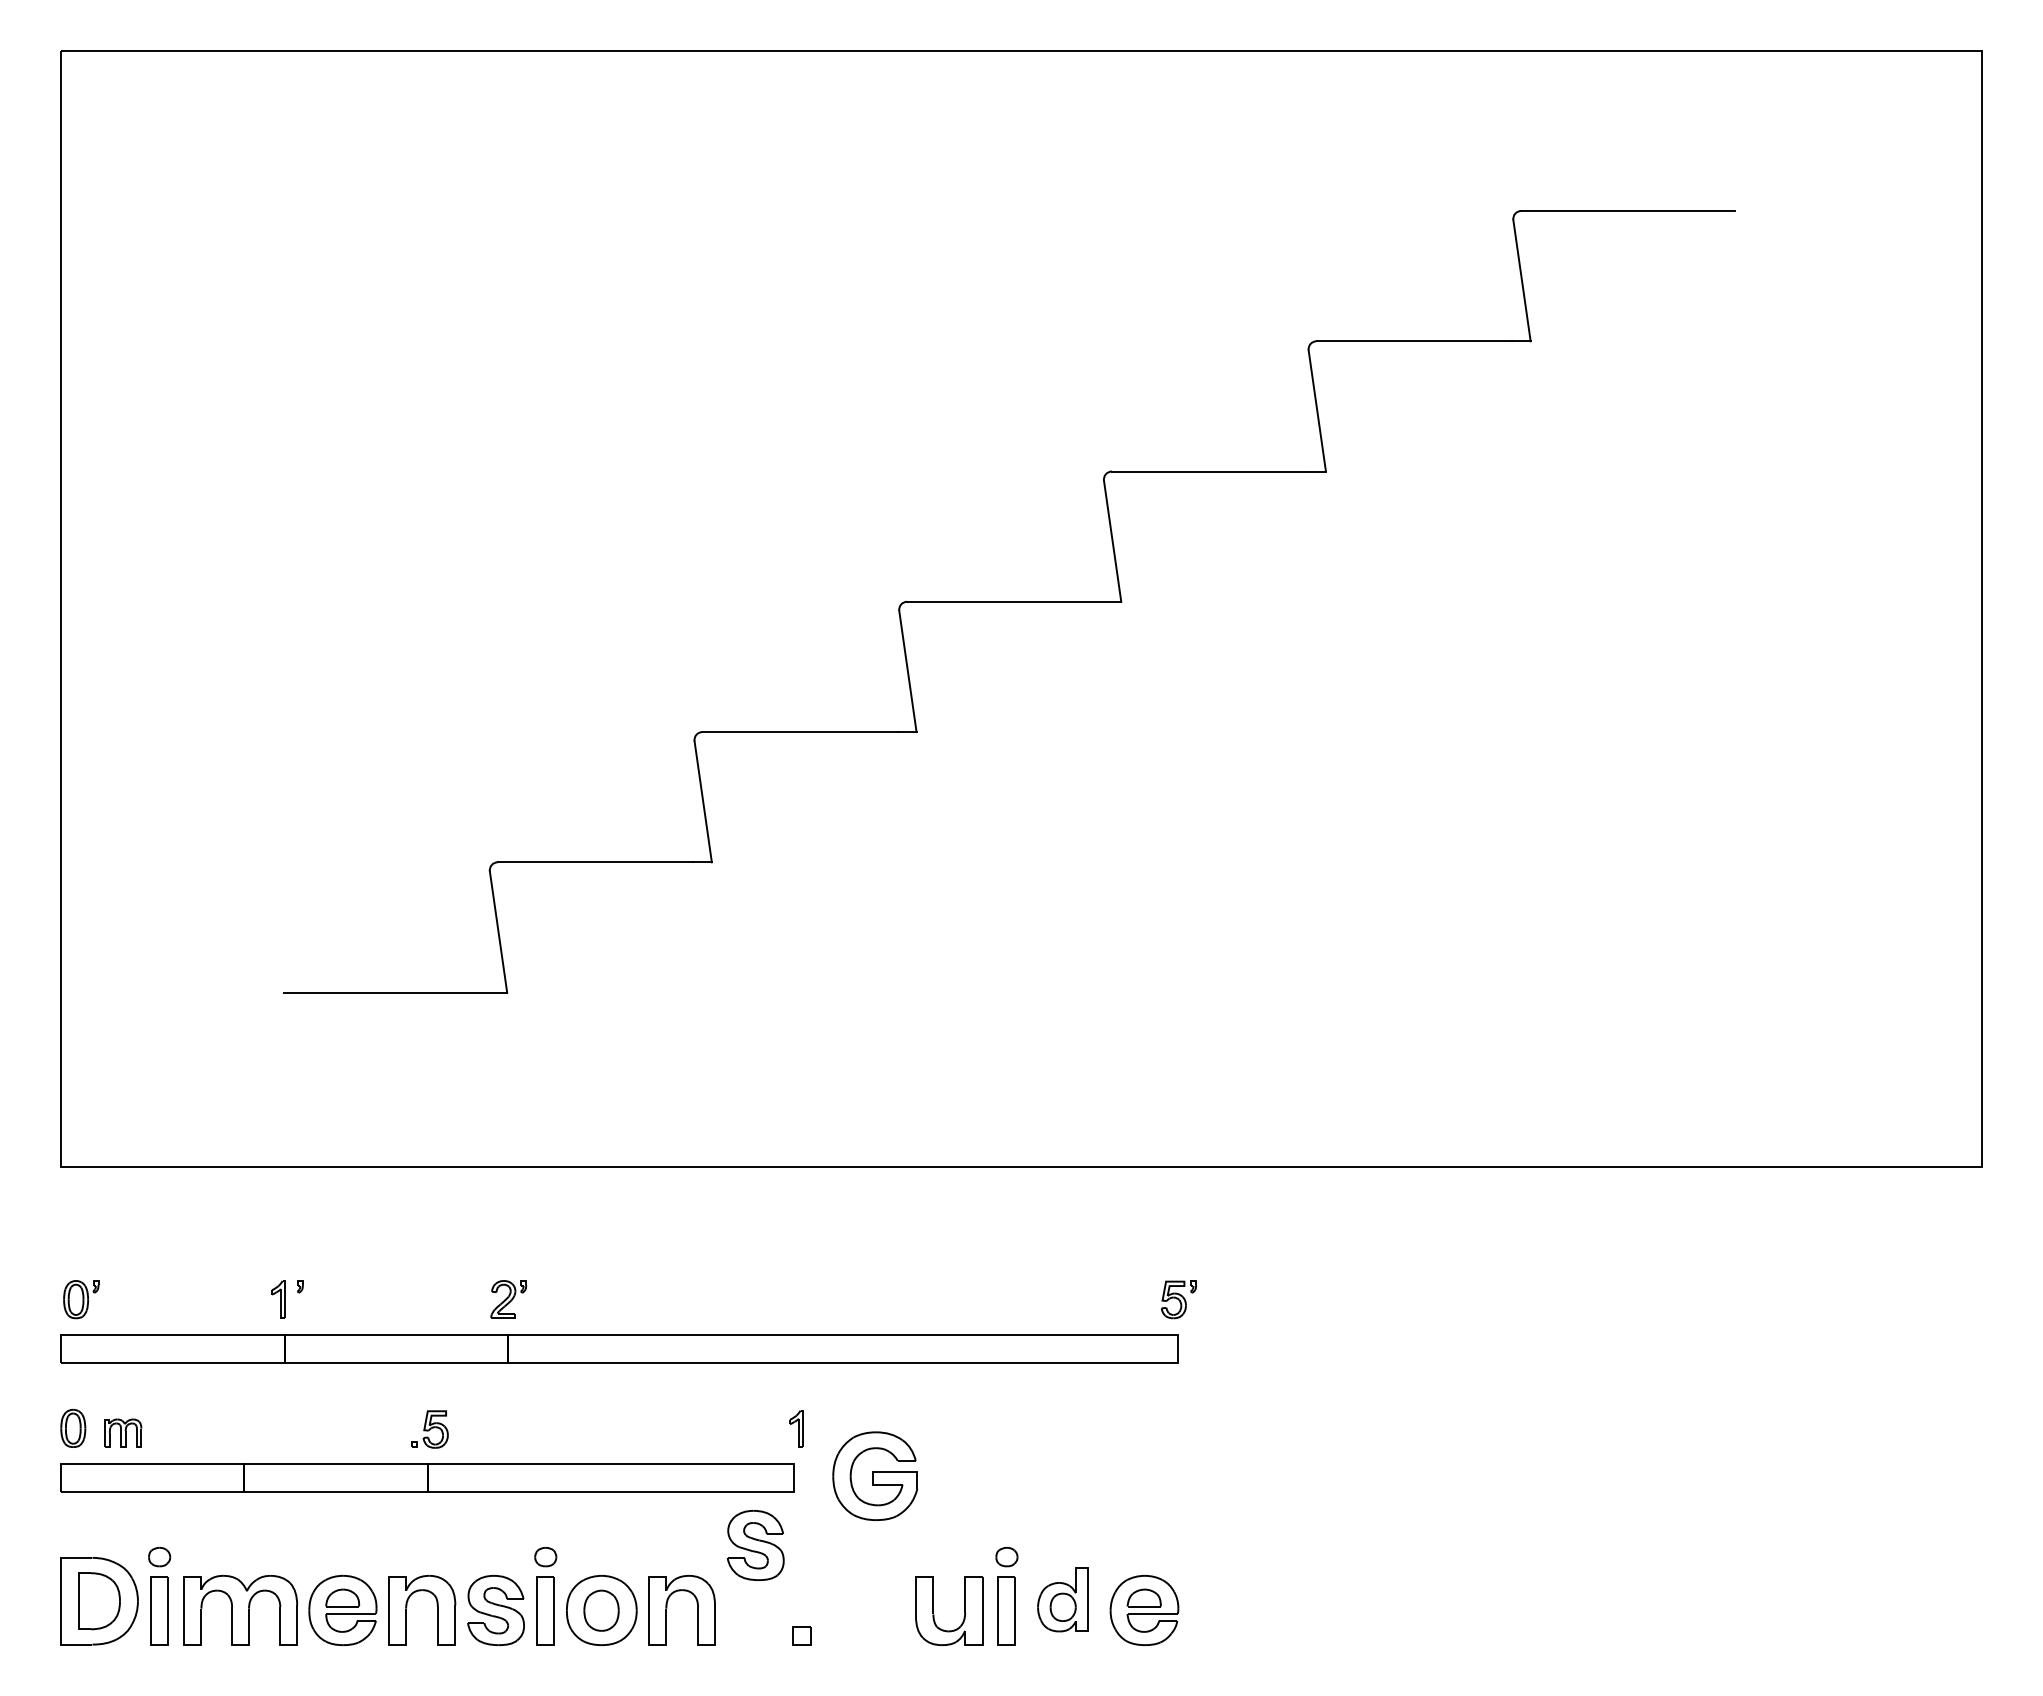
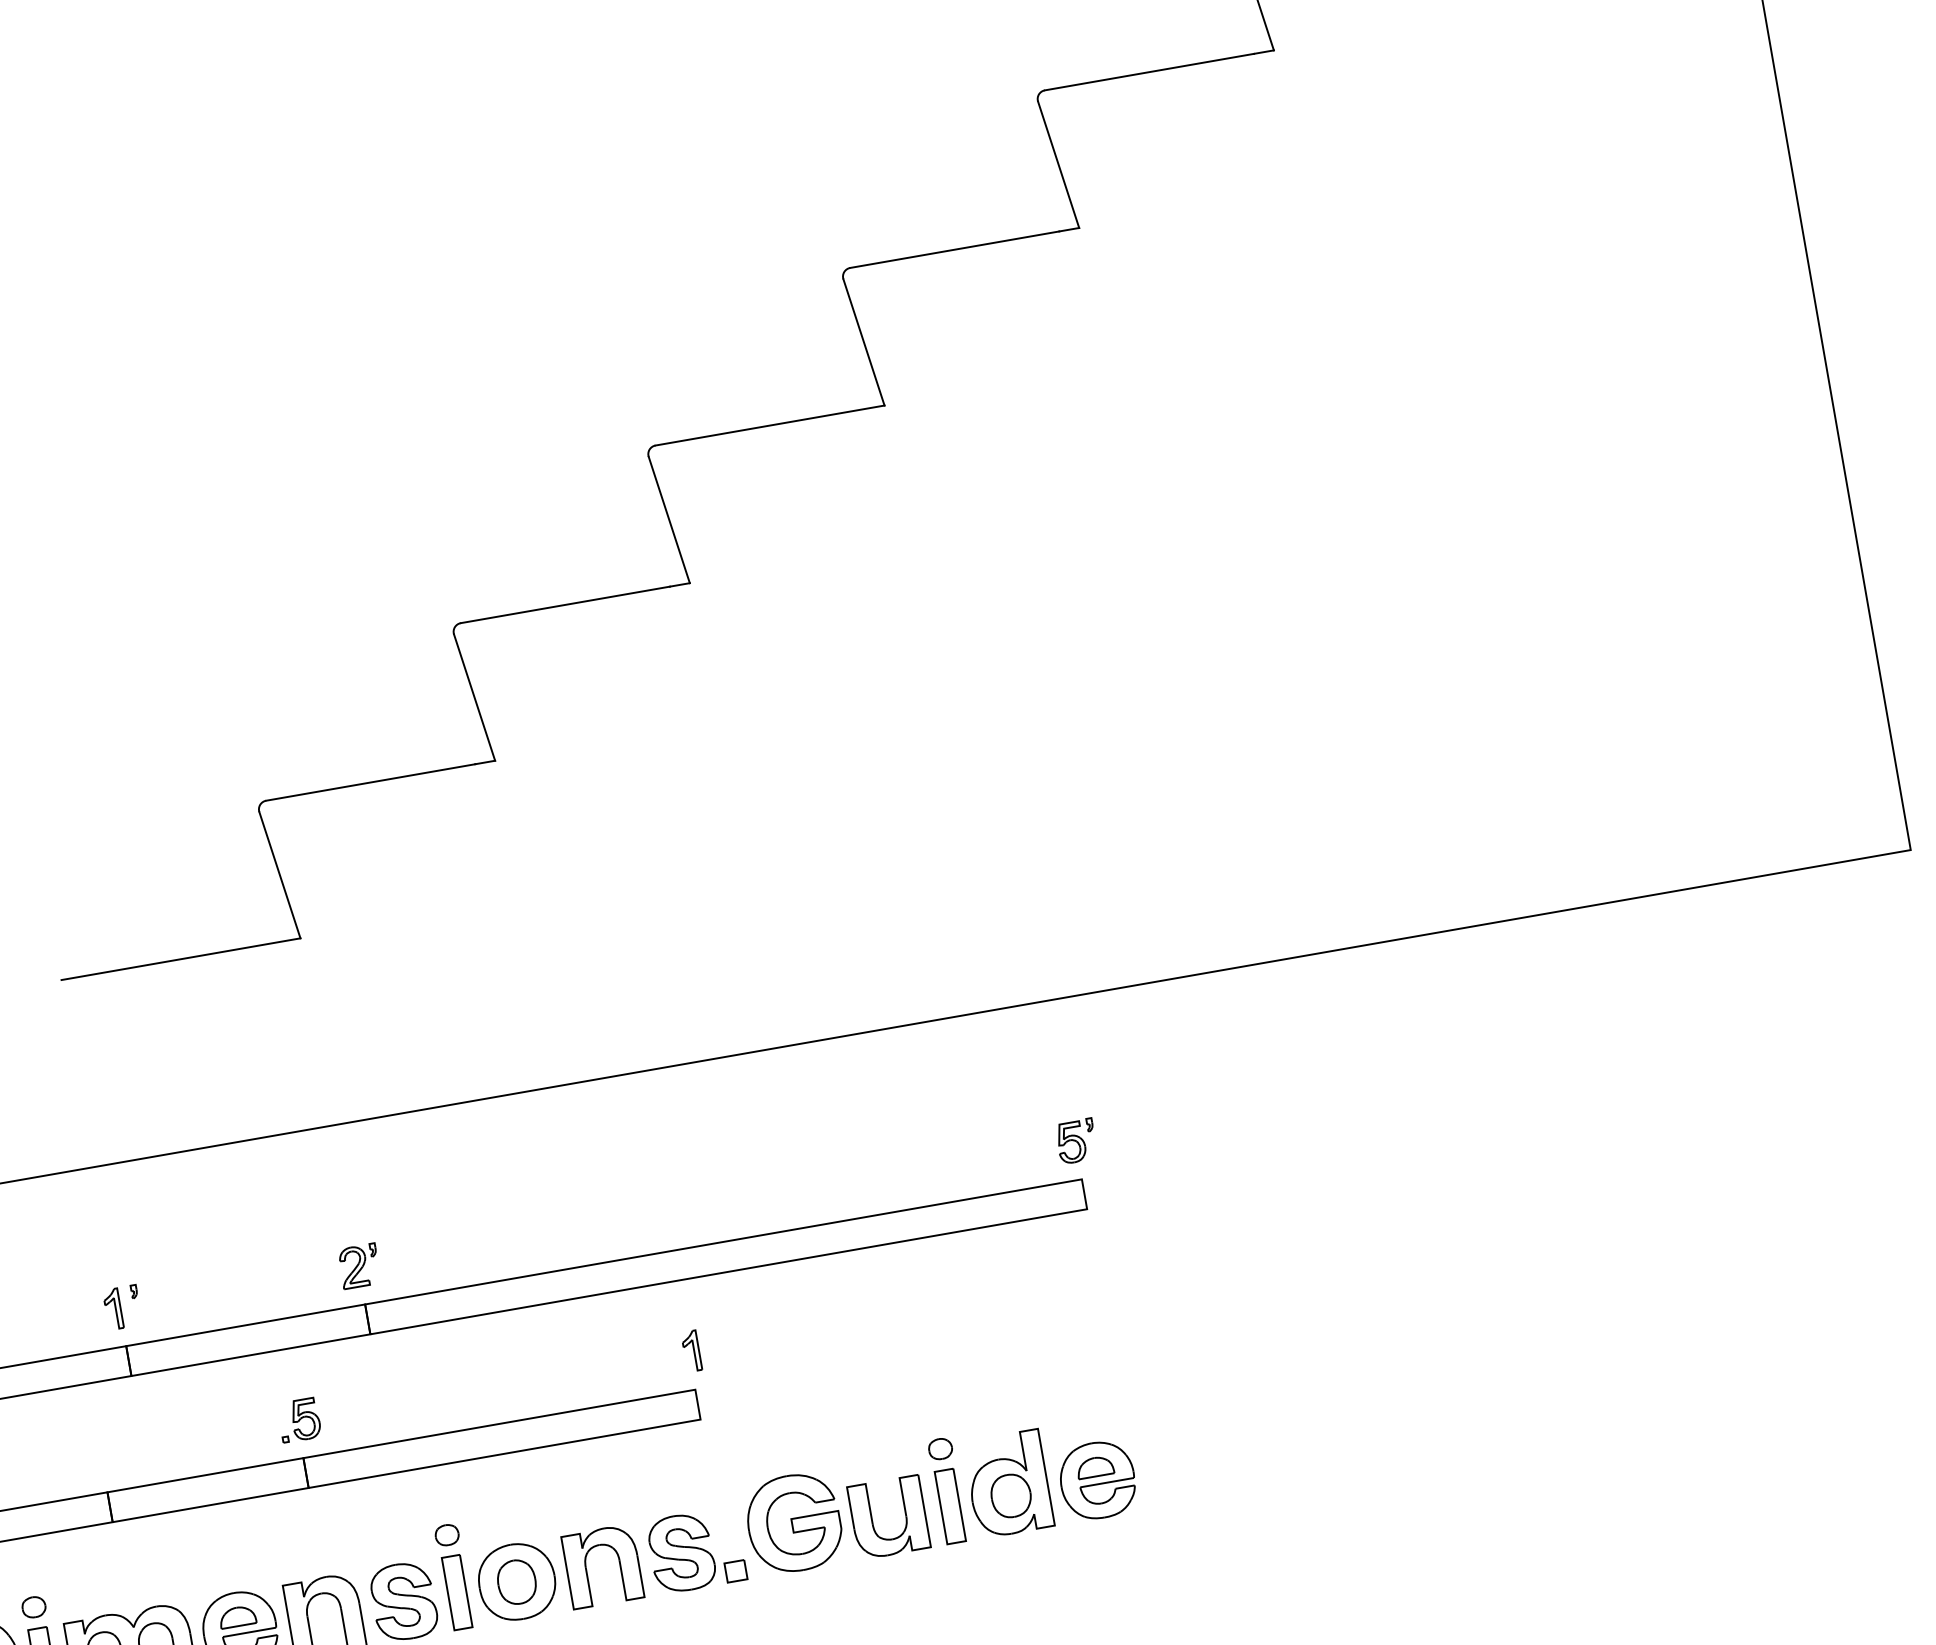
part: (875, 1475) -> (794, 1522), moved
part: (755, 1545) -> (681, 1553), moved
part: (1062, 1599) -> (1007, 1484), size x1.43

